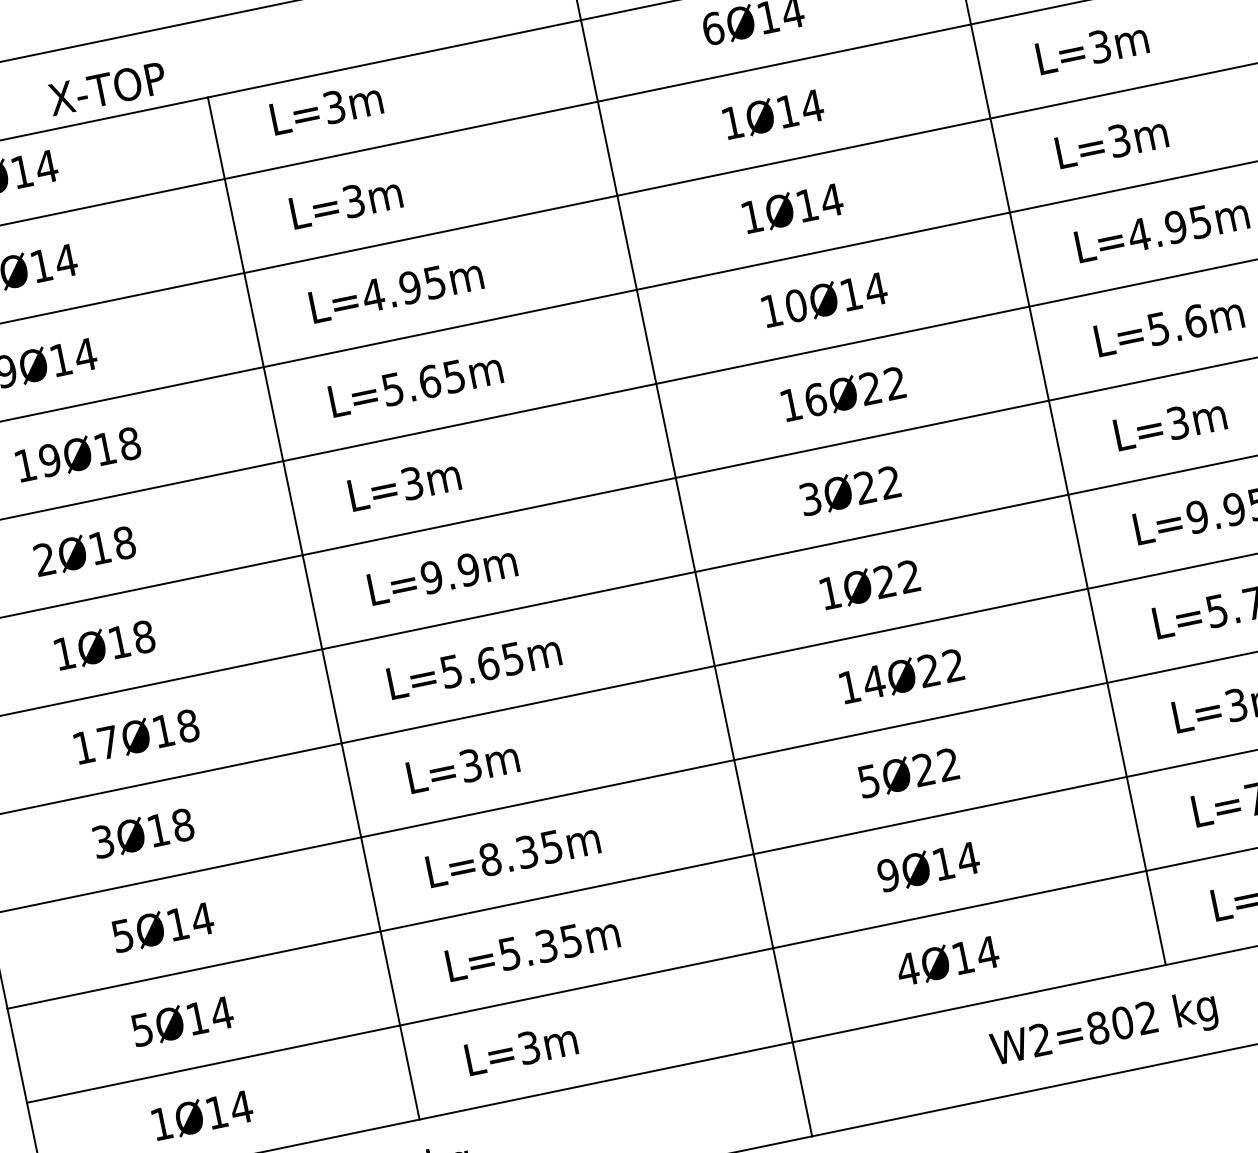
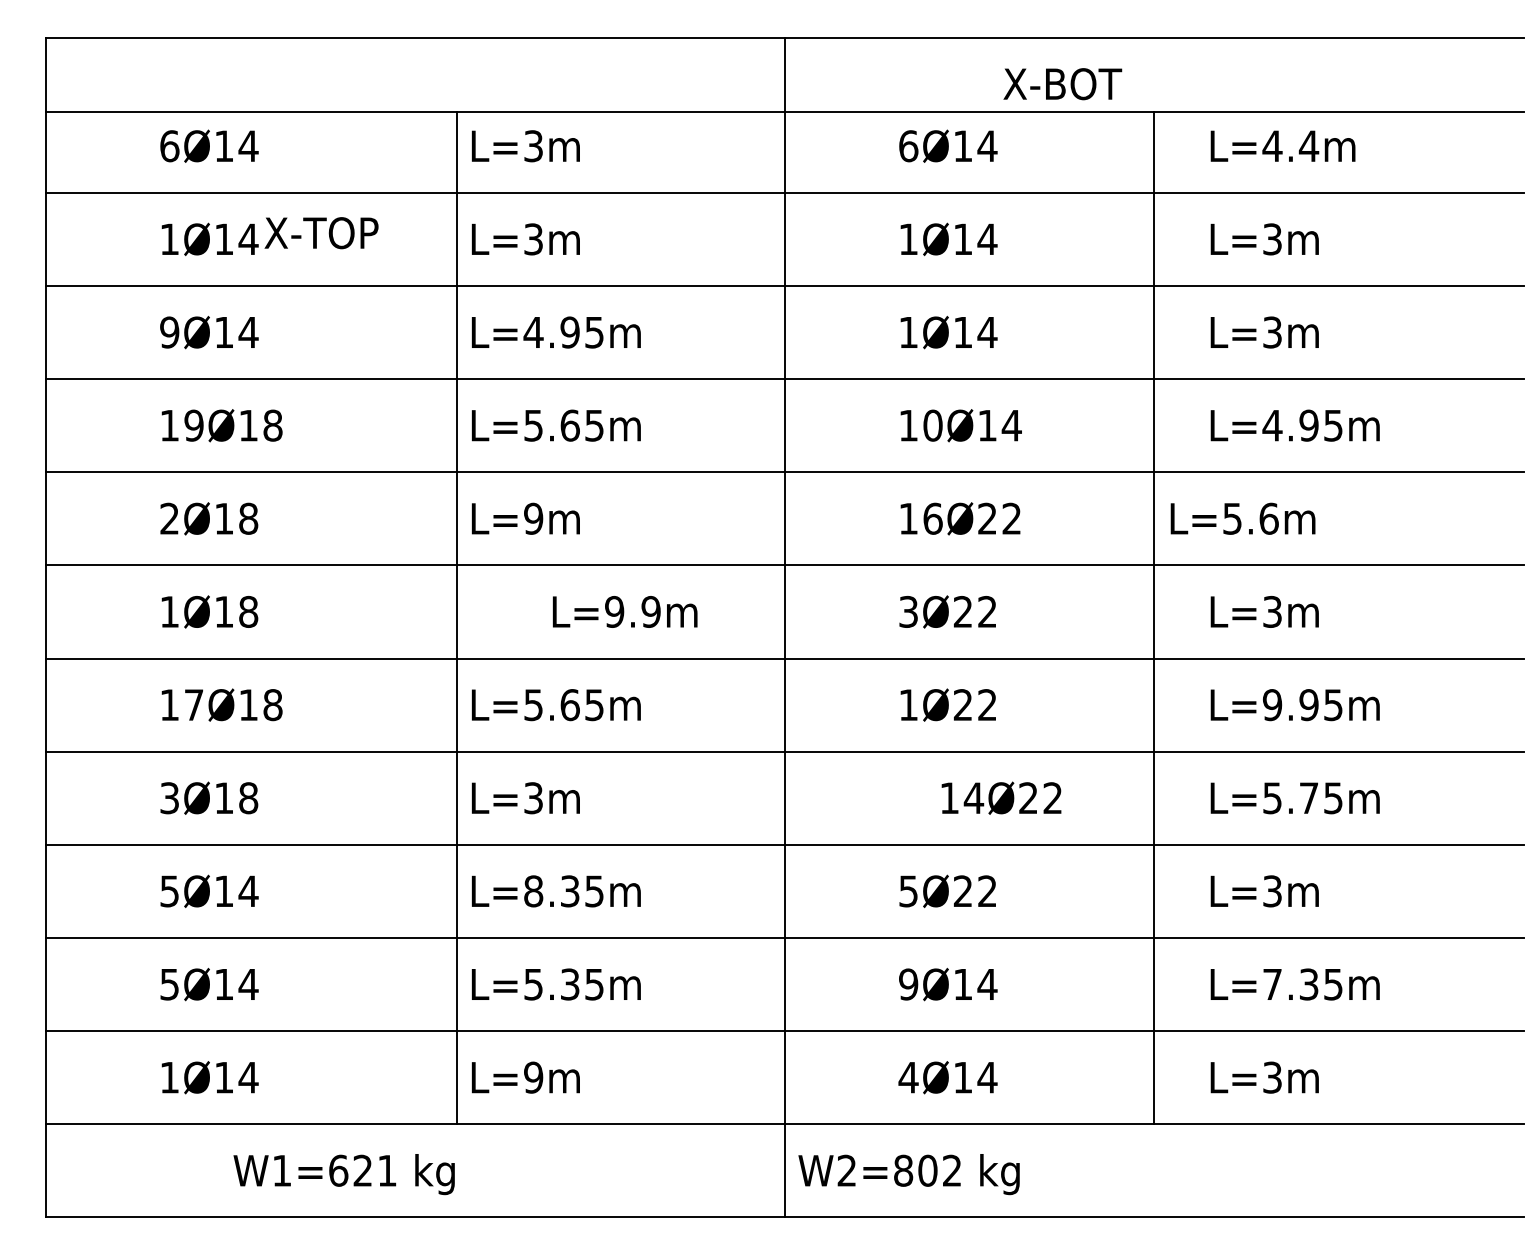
text: (107, 89) -> (321, 233), moved
text: (1168, 326) -> (1242, 518), moved
text: (412, 483) -> (533, 518), L=3m -> L=9m
text: (441, 574) -> (624, 611), moved
line: (313, 608) -> (457, 618), moved
text: (901, 675) -> (1001, 797), moved
text: (1103, 1030) -> (908, 1174), moved
text: (529, 1047) -> (533, 1077), L=3m -> L=9m

